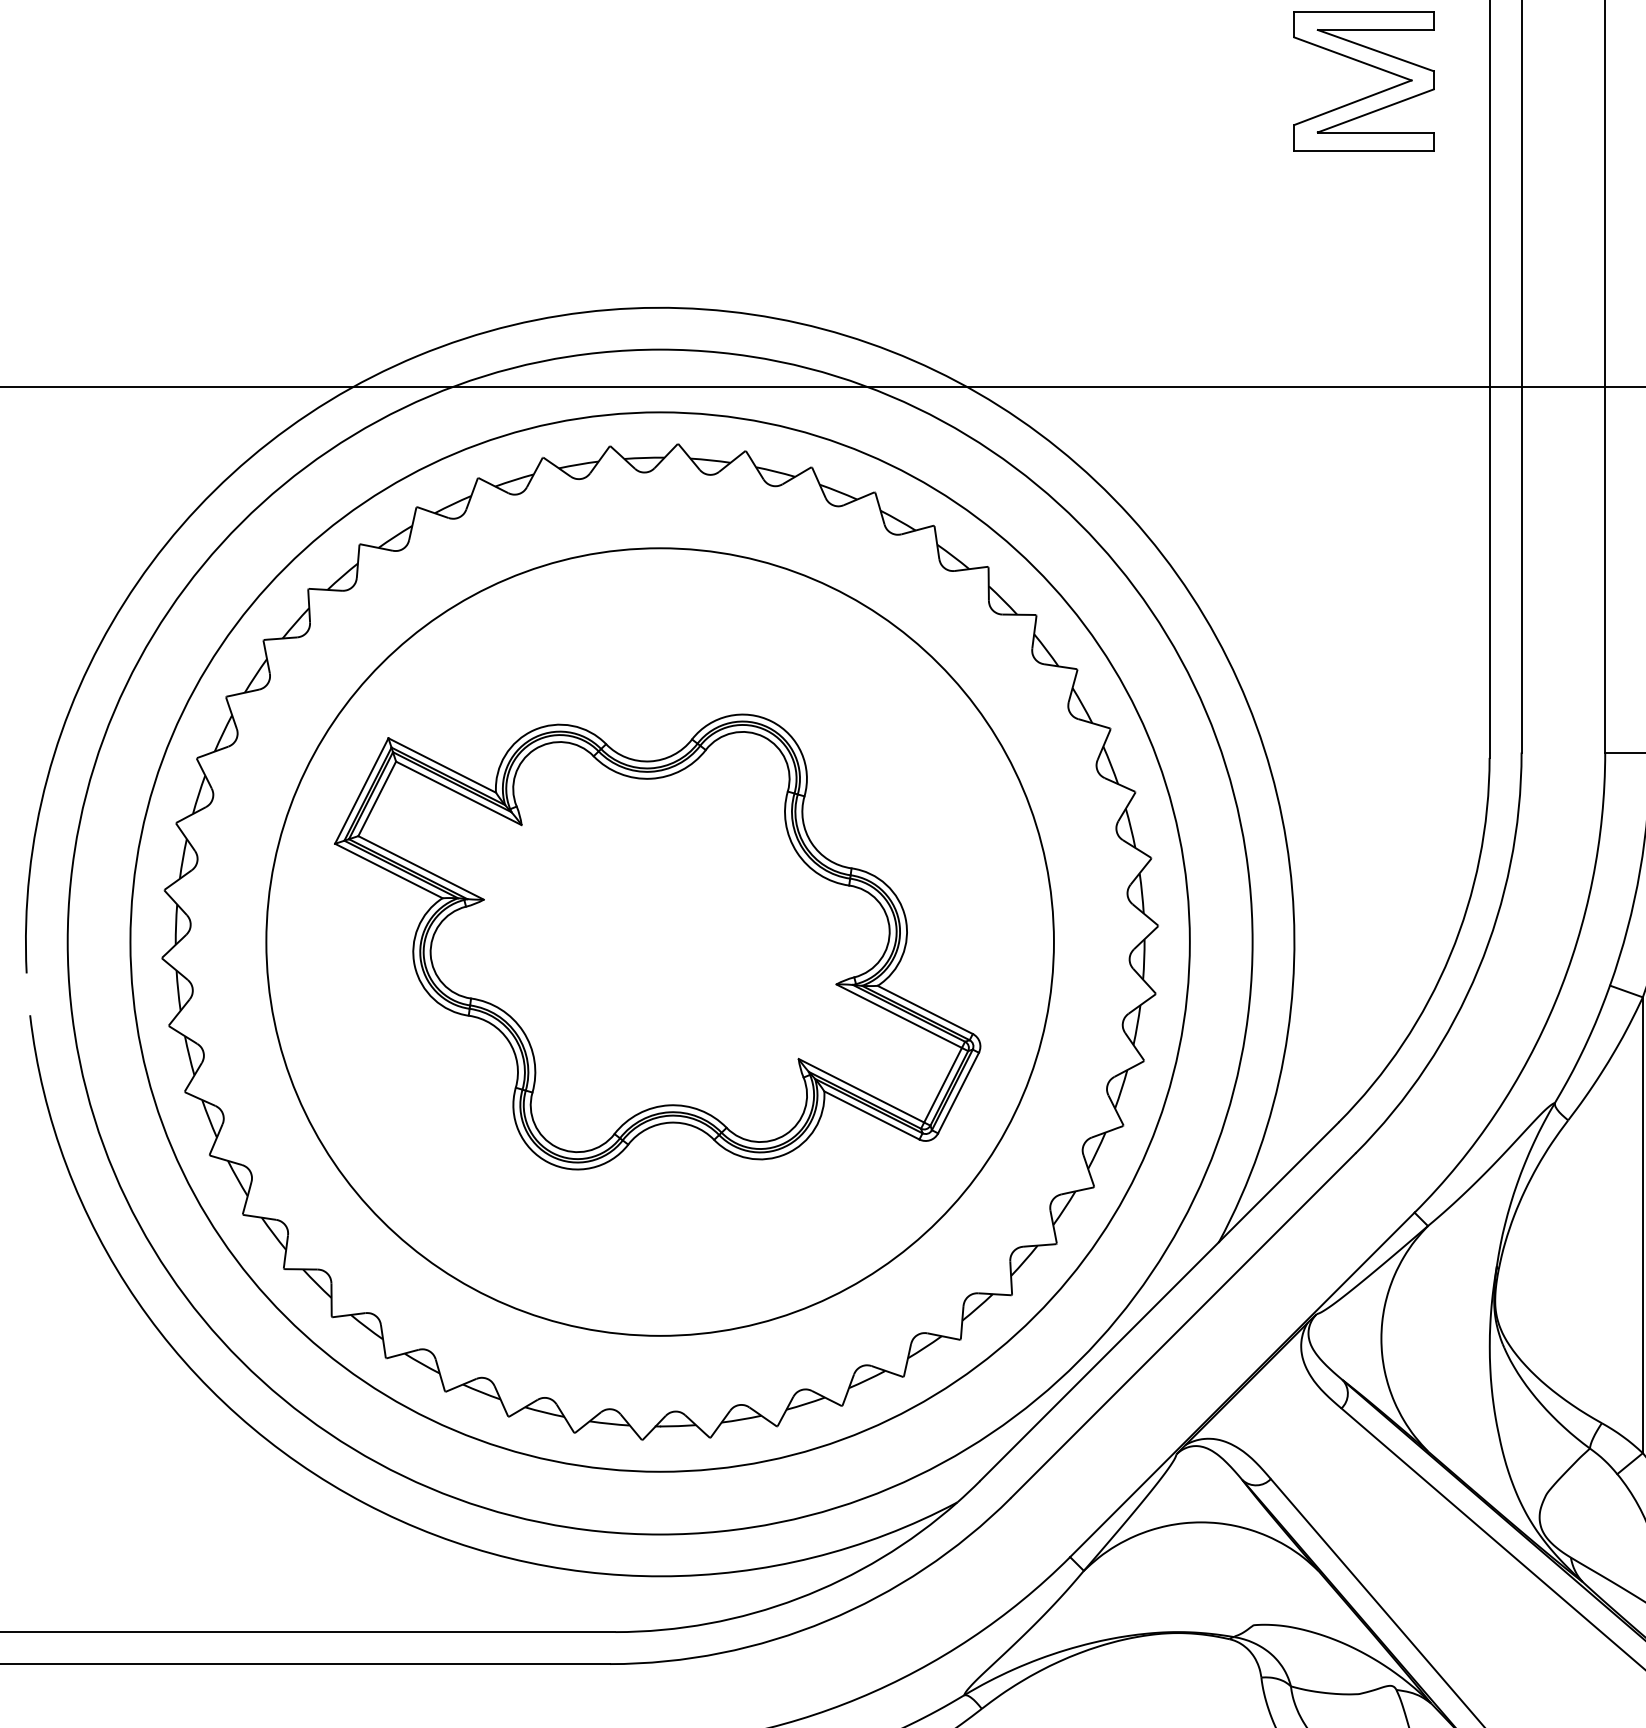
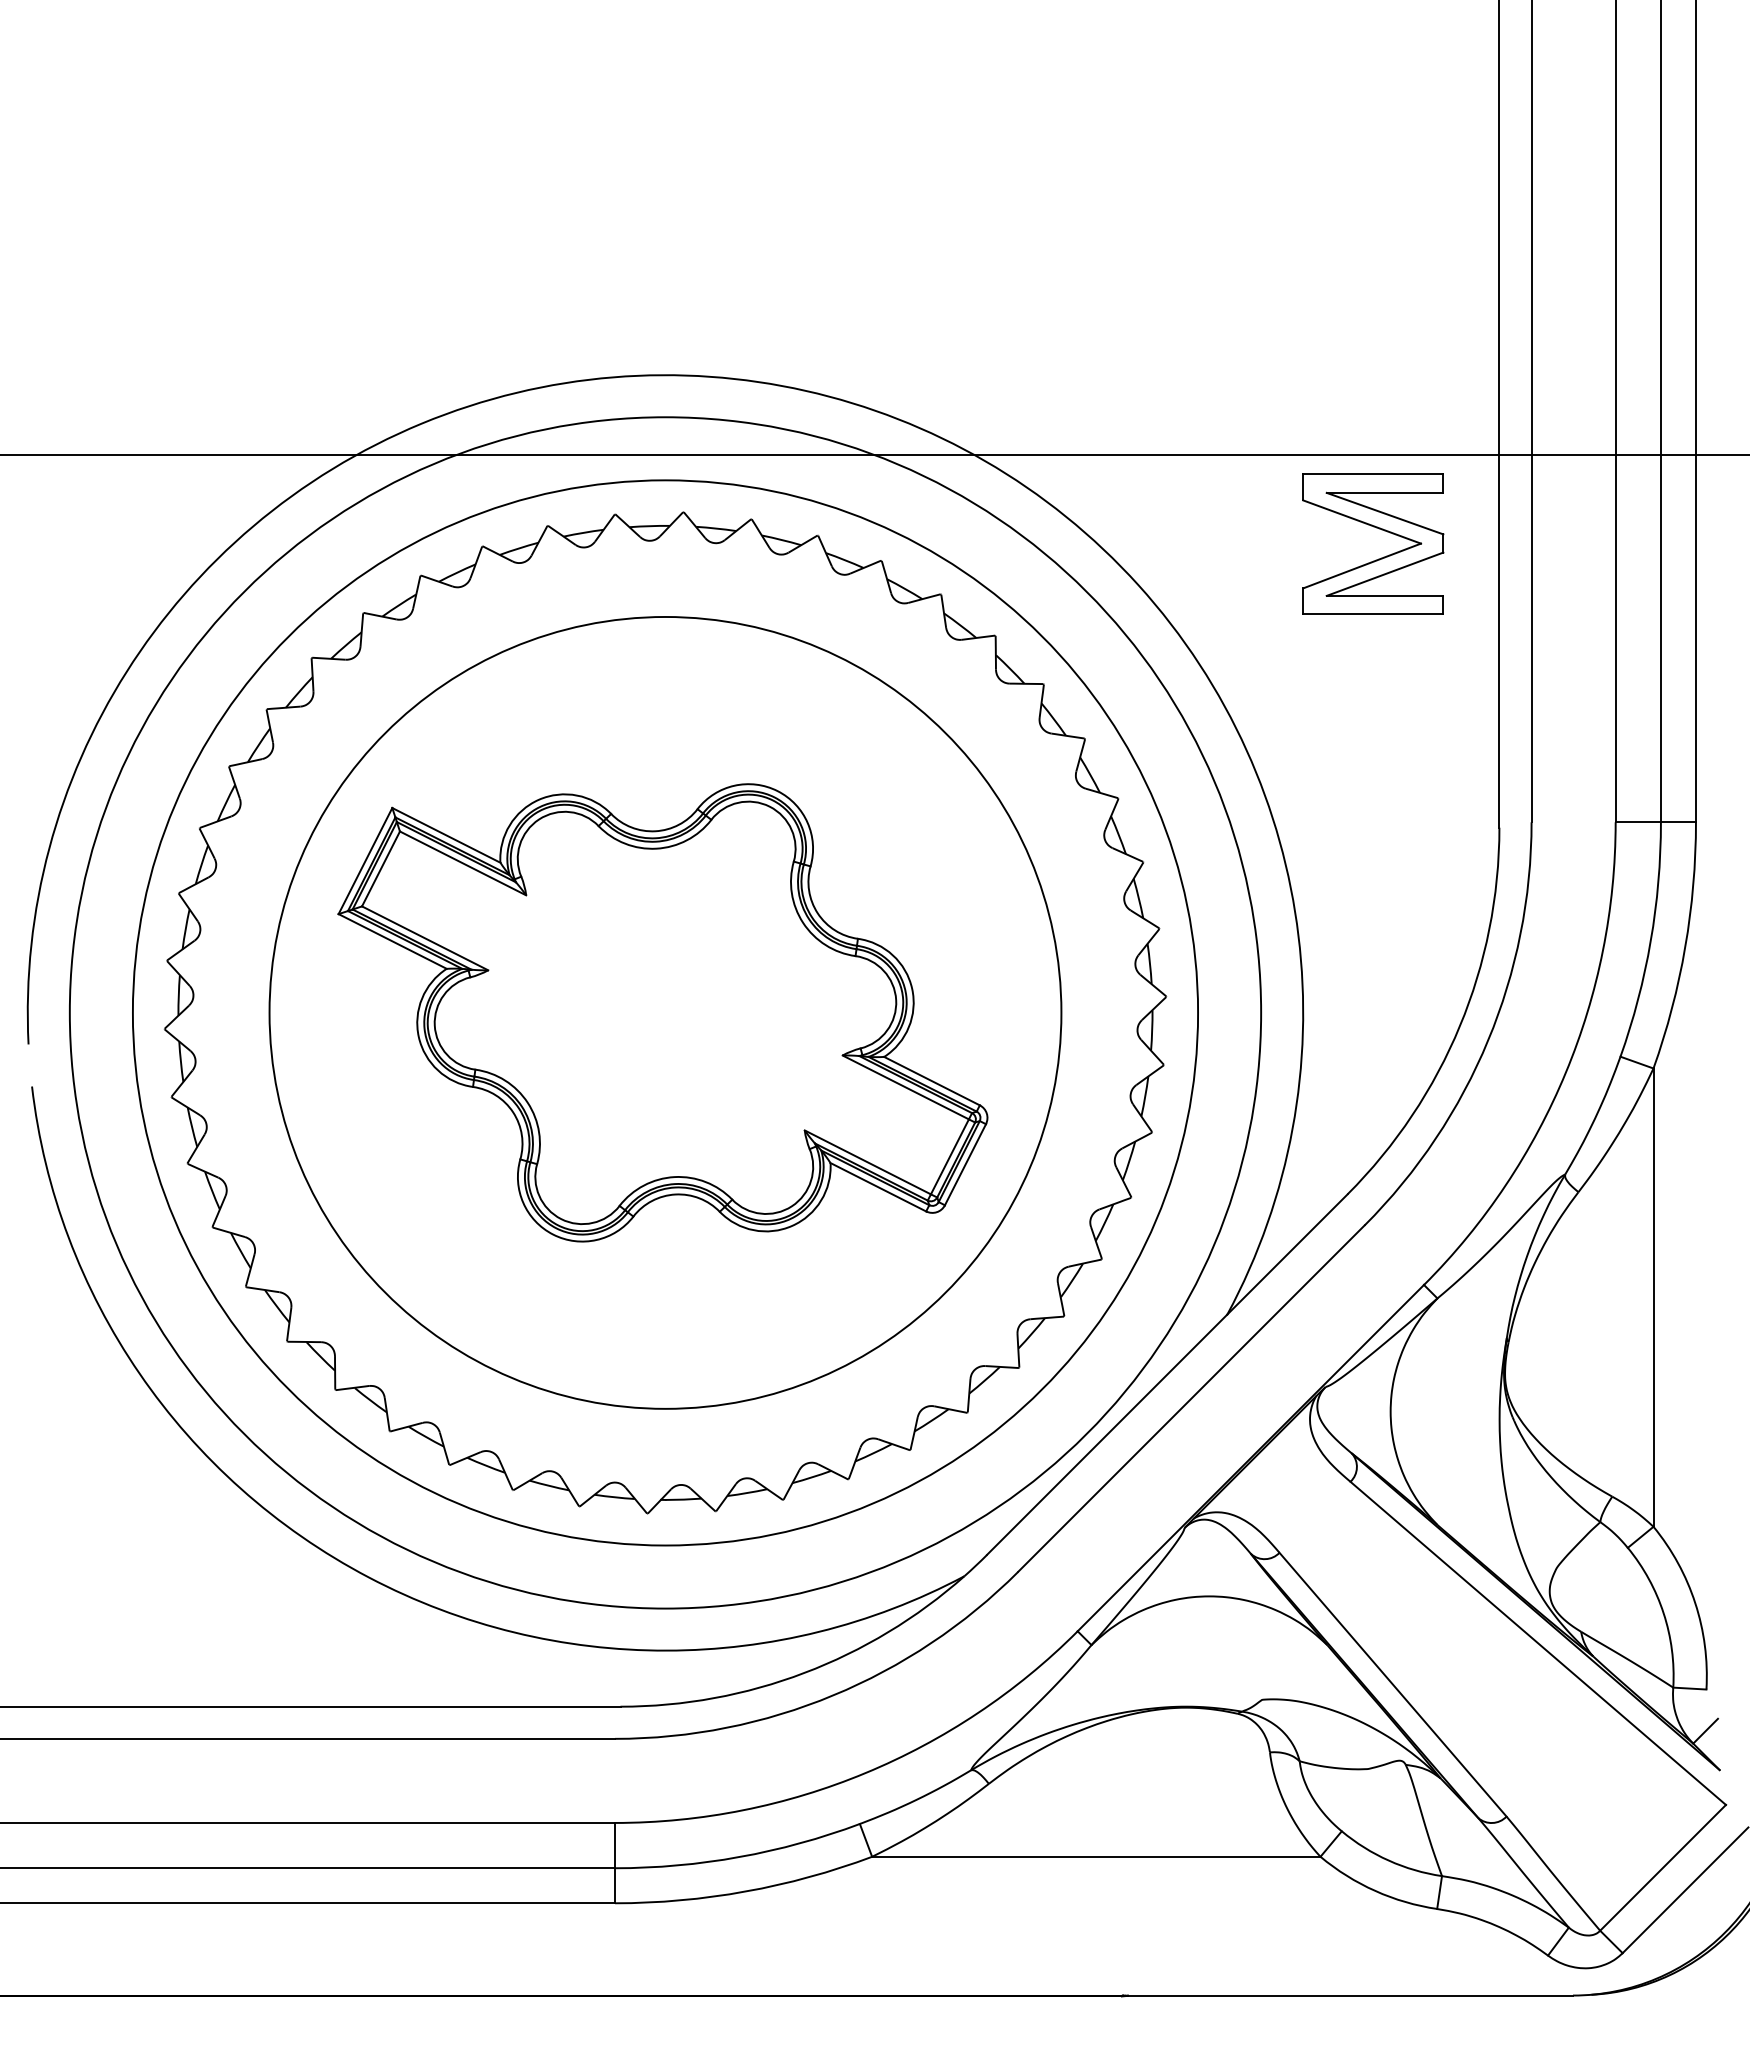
part: (1370, 66) -> (1379, 529), moved

